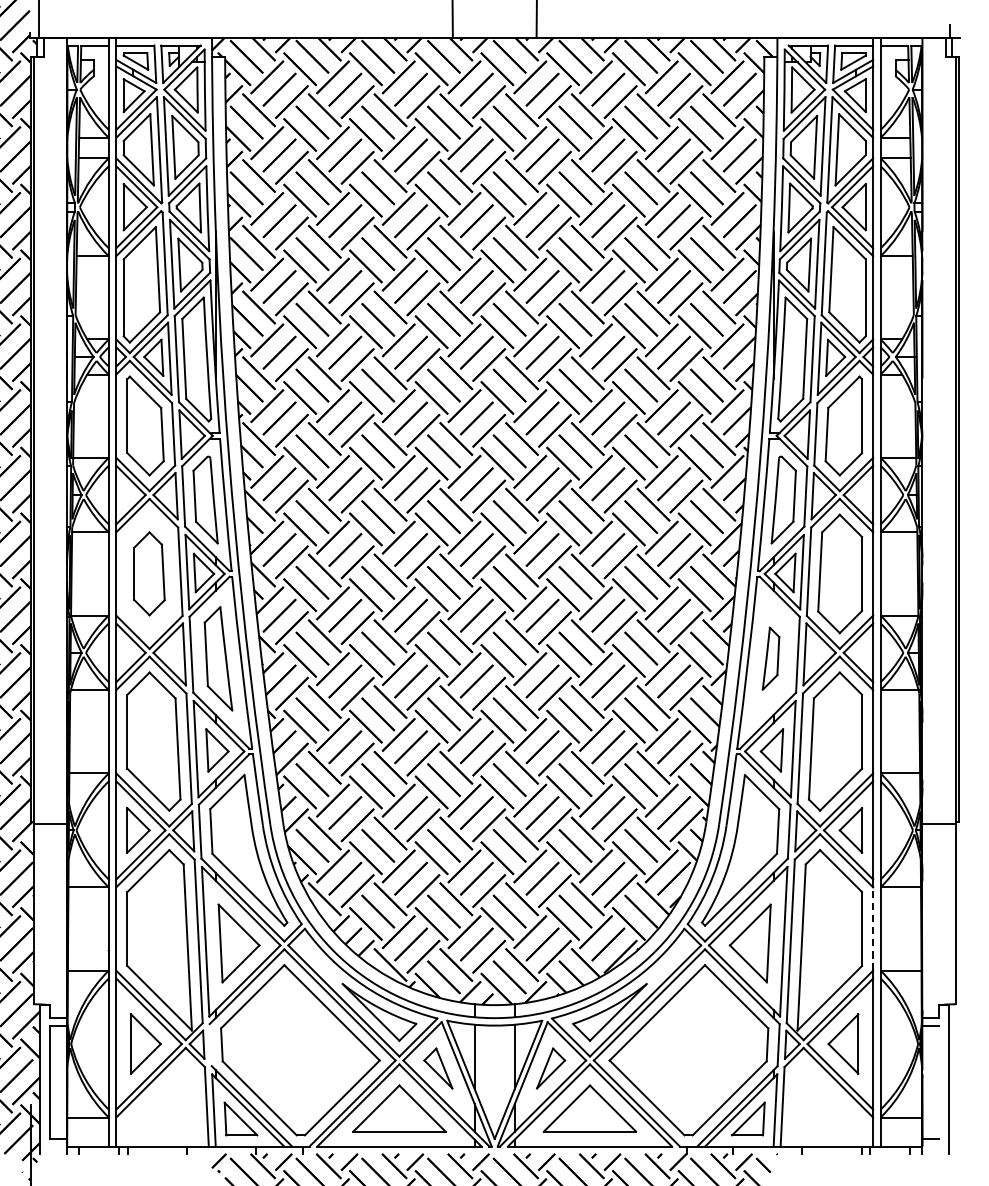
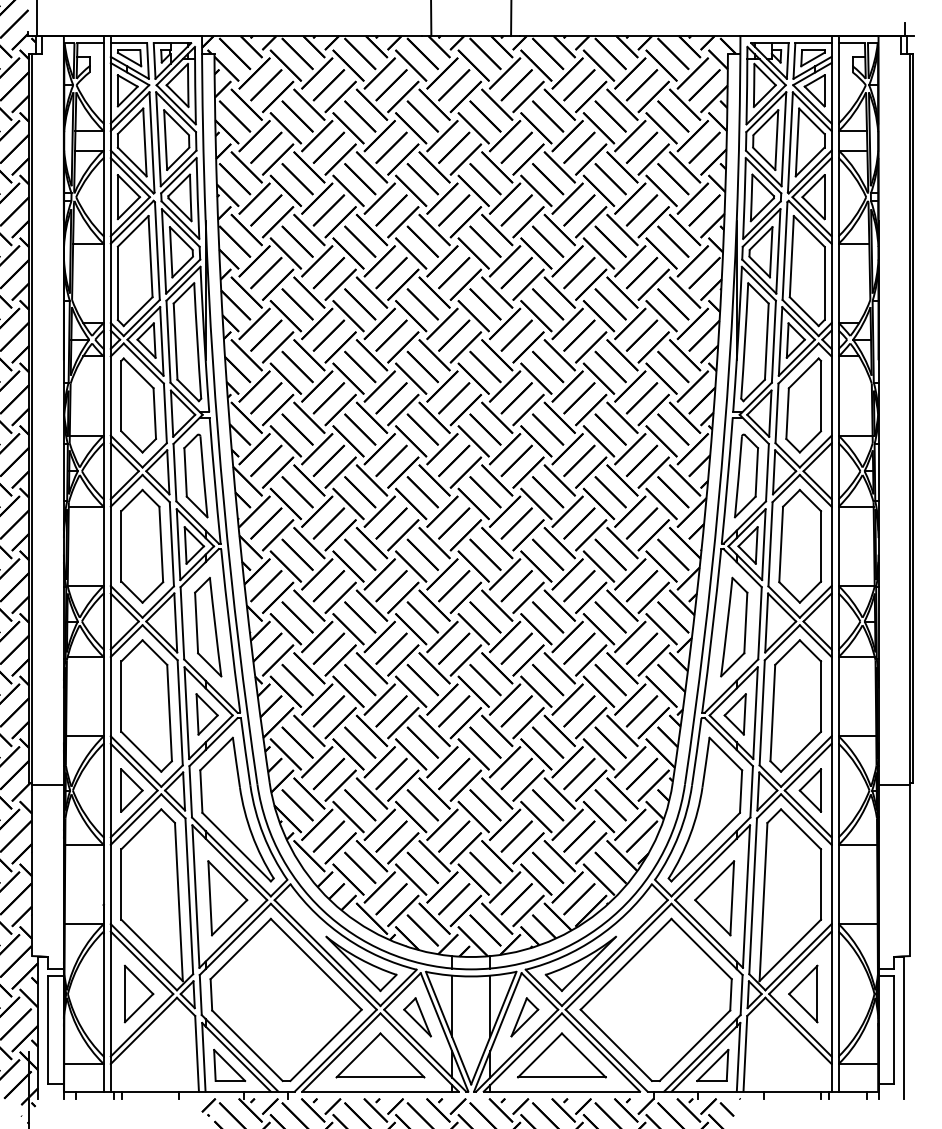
part: (149, 573) -> (142, 545), size x1.43
part: (771, 658) -> (734, 626), size x1.67
line: (873, 929) -> (831, 884), dashed -> solid
line: (210, 1045) -> (200, 995), added
line: (939, 1082) -> (894, 1030), added

